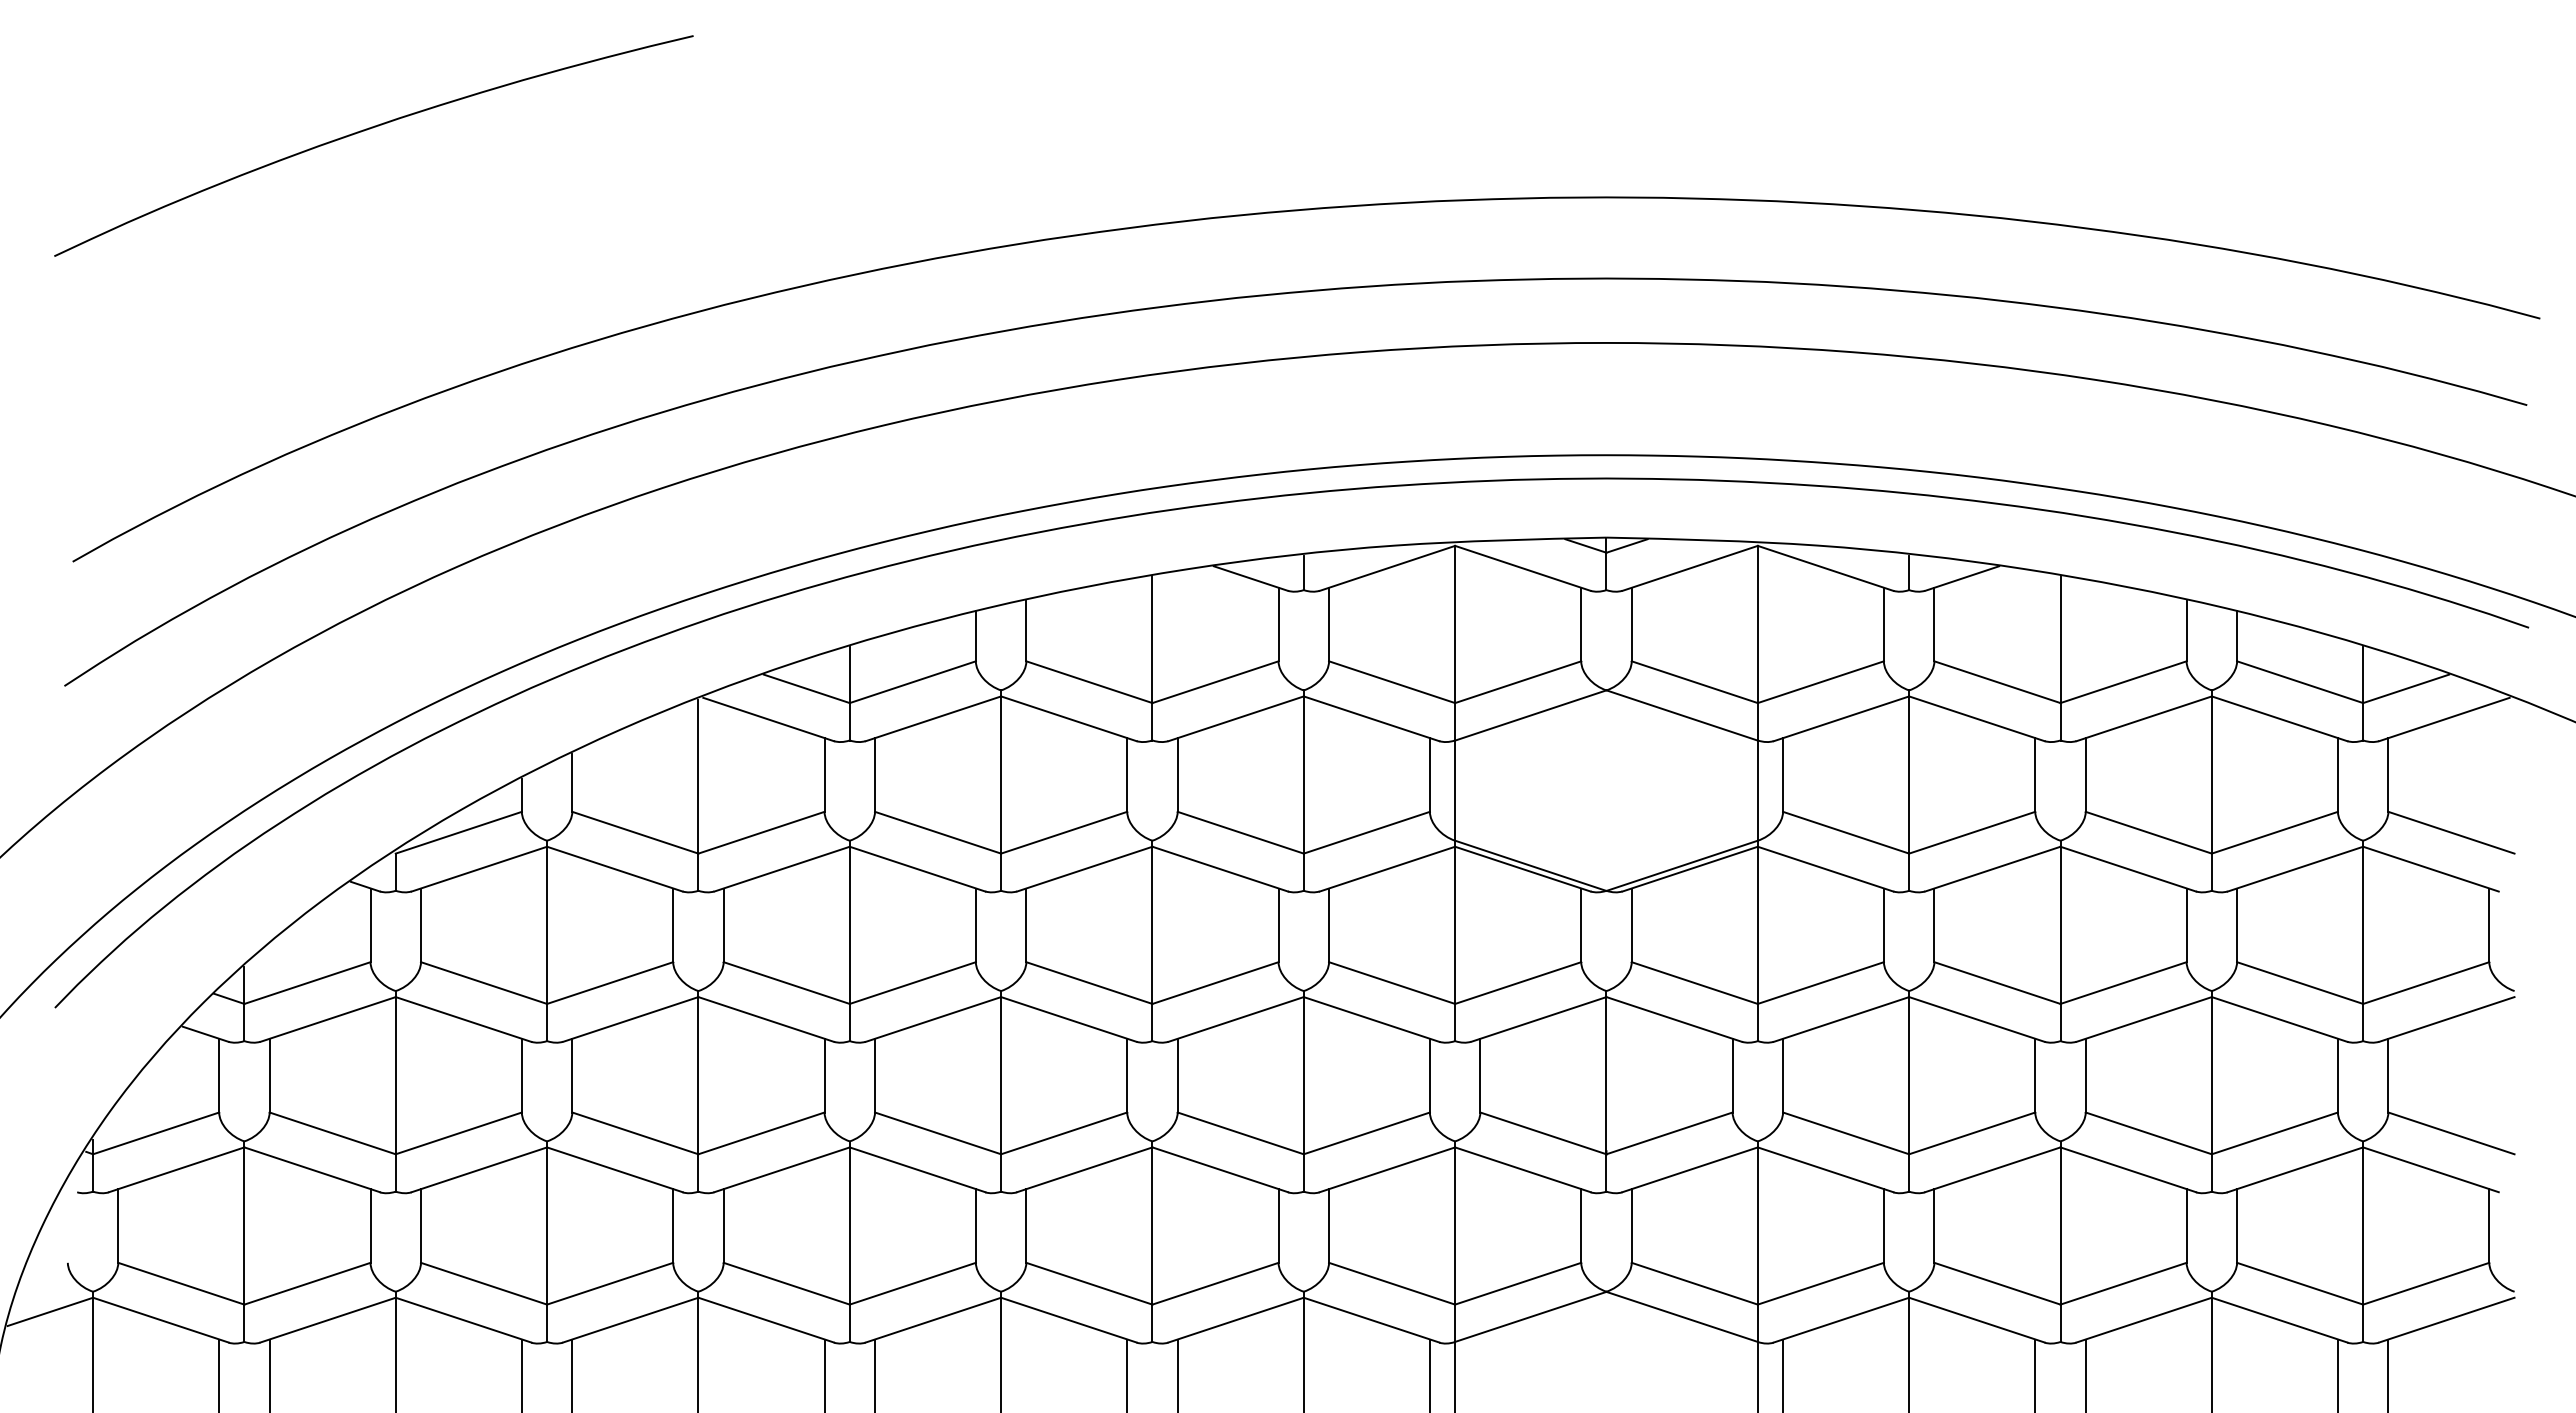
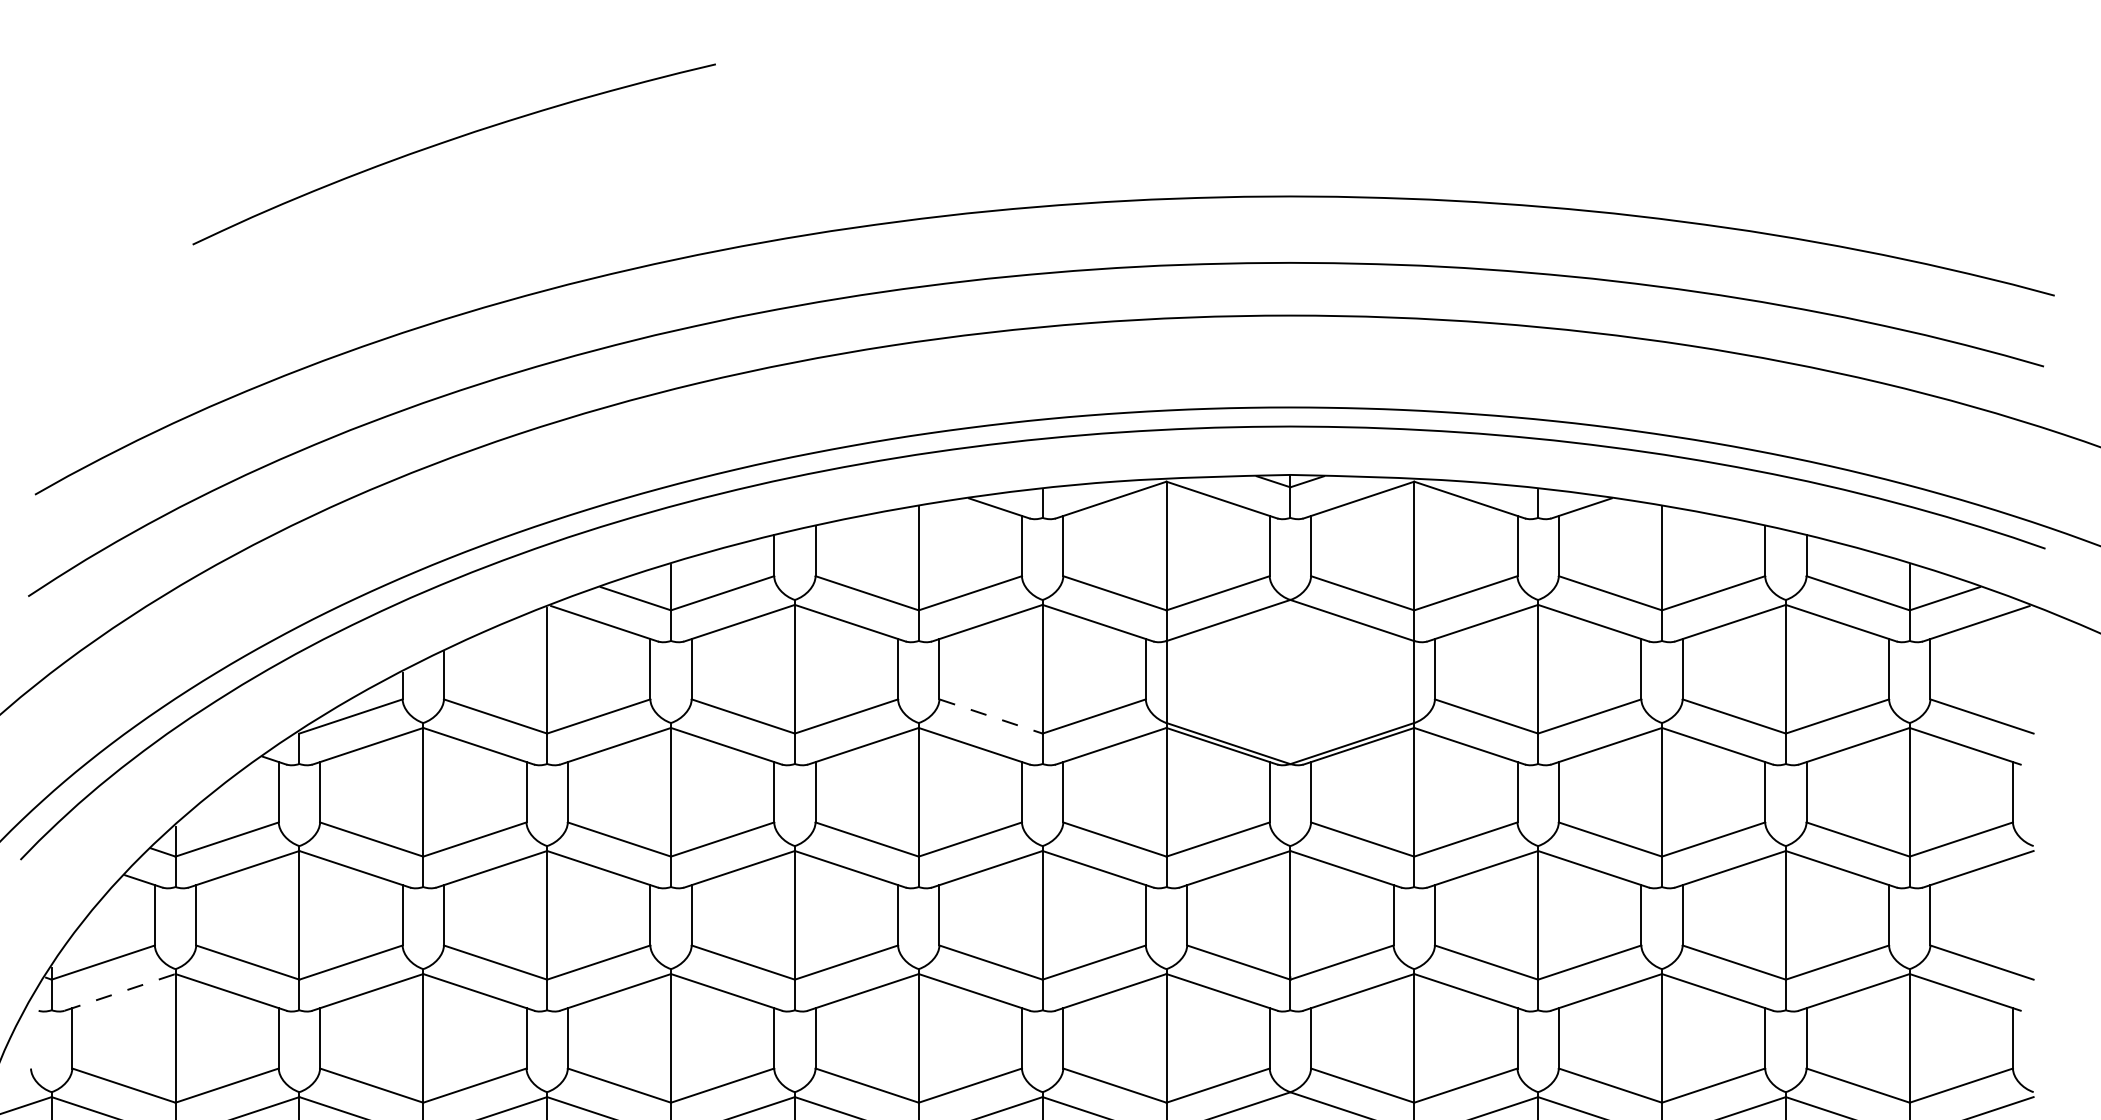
curve: (367, 130) -> (448, 141), moved
line: (1241, 832) -> (991, 716), solid -> dashed
line: (177, 1169) -> (120, 992), solid -> dashed

